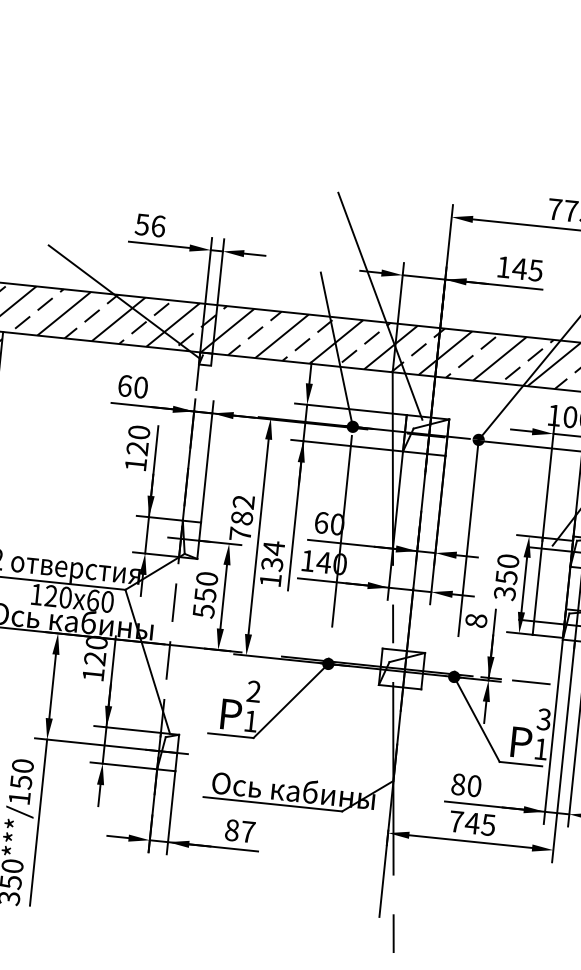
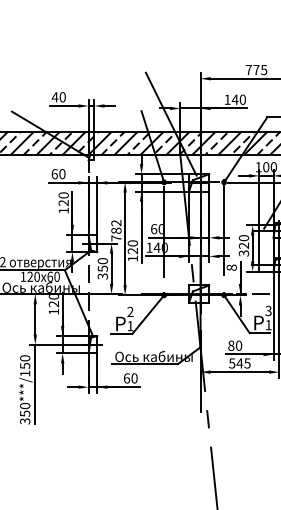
text: (149, 225) -> (58, 97), 56 -> 40
text: (535, 269) -> (242, 99), 145 -> 140
text: (272, 556) -> (132, 247), 134 -> 120
text: (505, 576) -> (243, 245), 350 -> 320
text: (203, 611) -> (102, 276), 550 -> 350
text: (457, 821) -> (232, 363), 745 -> 545
text: (239, 831) -> (130, 378), 87 -> 60

